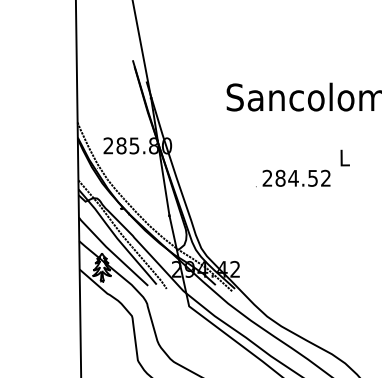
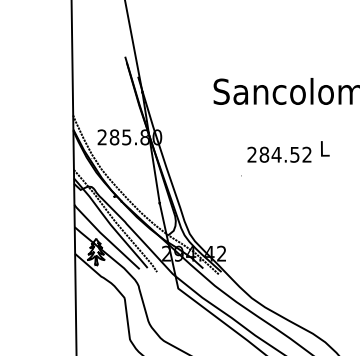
text: (296, 177) -> (279, 153), moved

